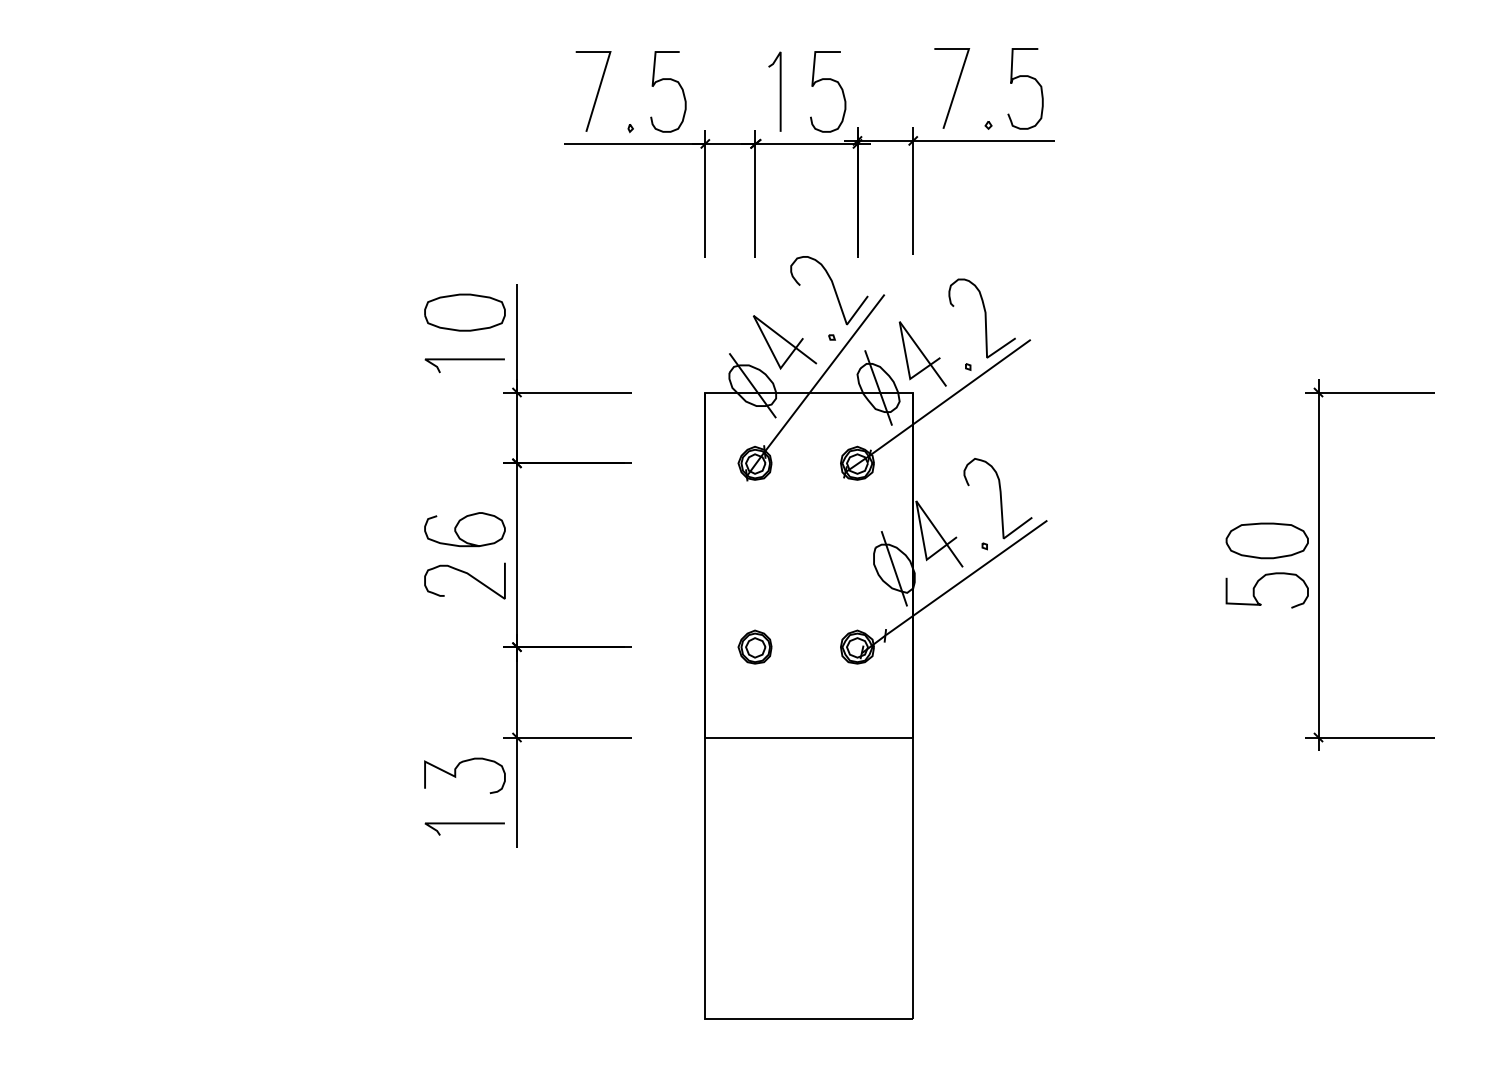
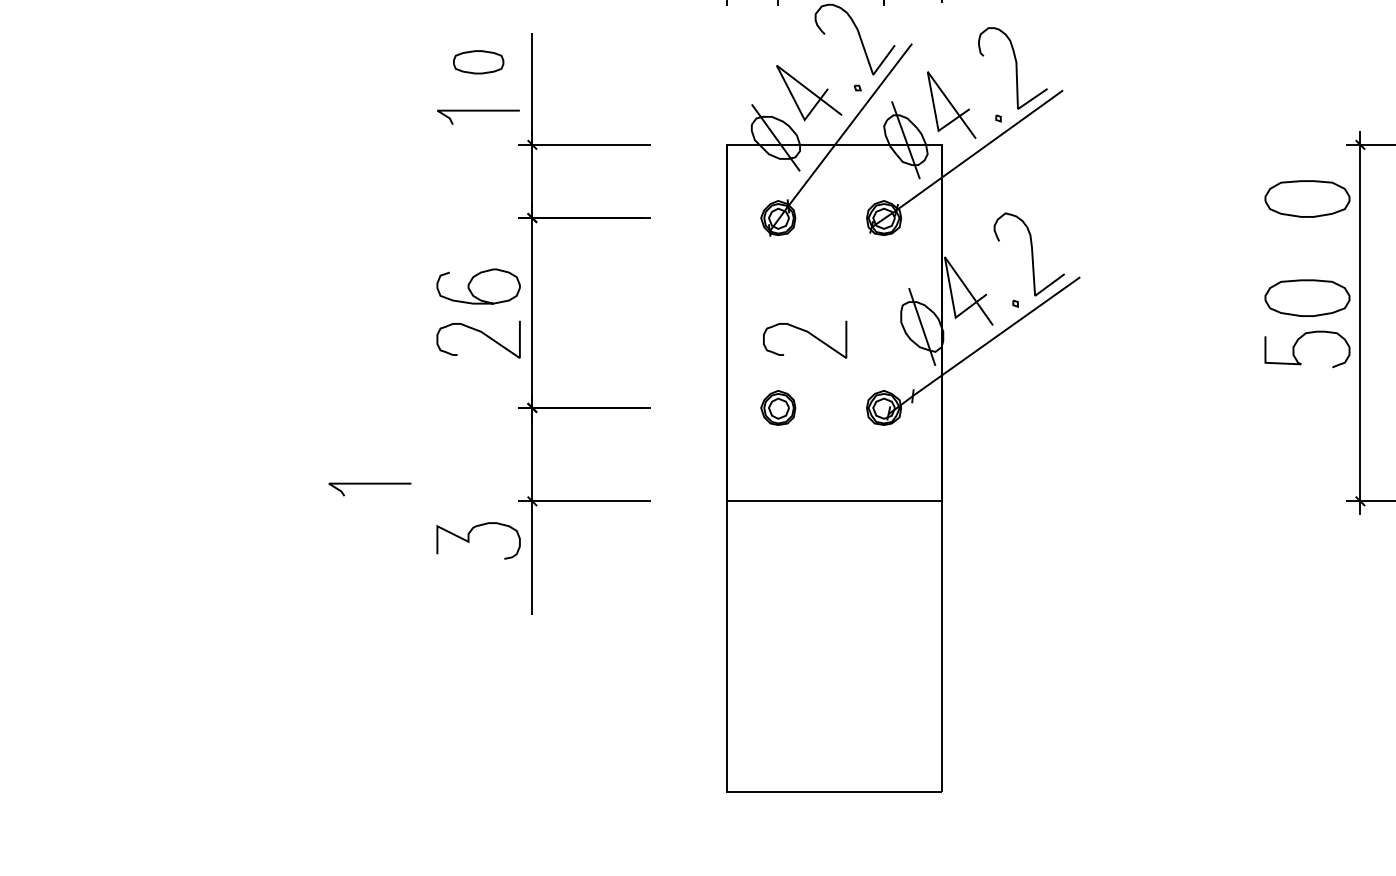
part: (464, 312) -> (478, 62), size x0.6
part: (1266, 444) -> (1306, 198), added
curve: (784, 575) -> (808, 333), added
curve: (464, 824) -> (369, 484), moved

